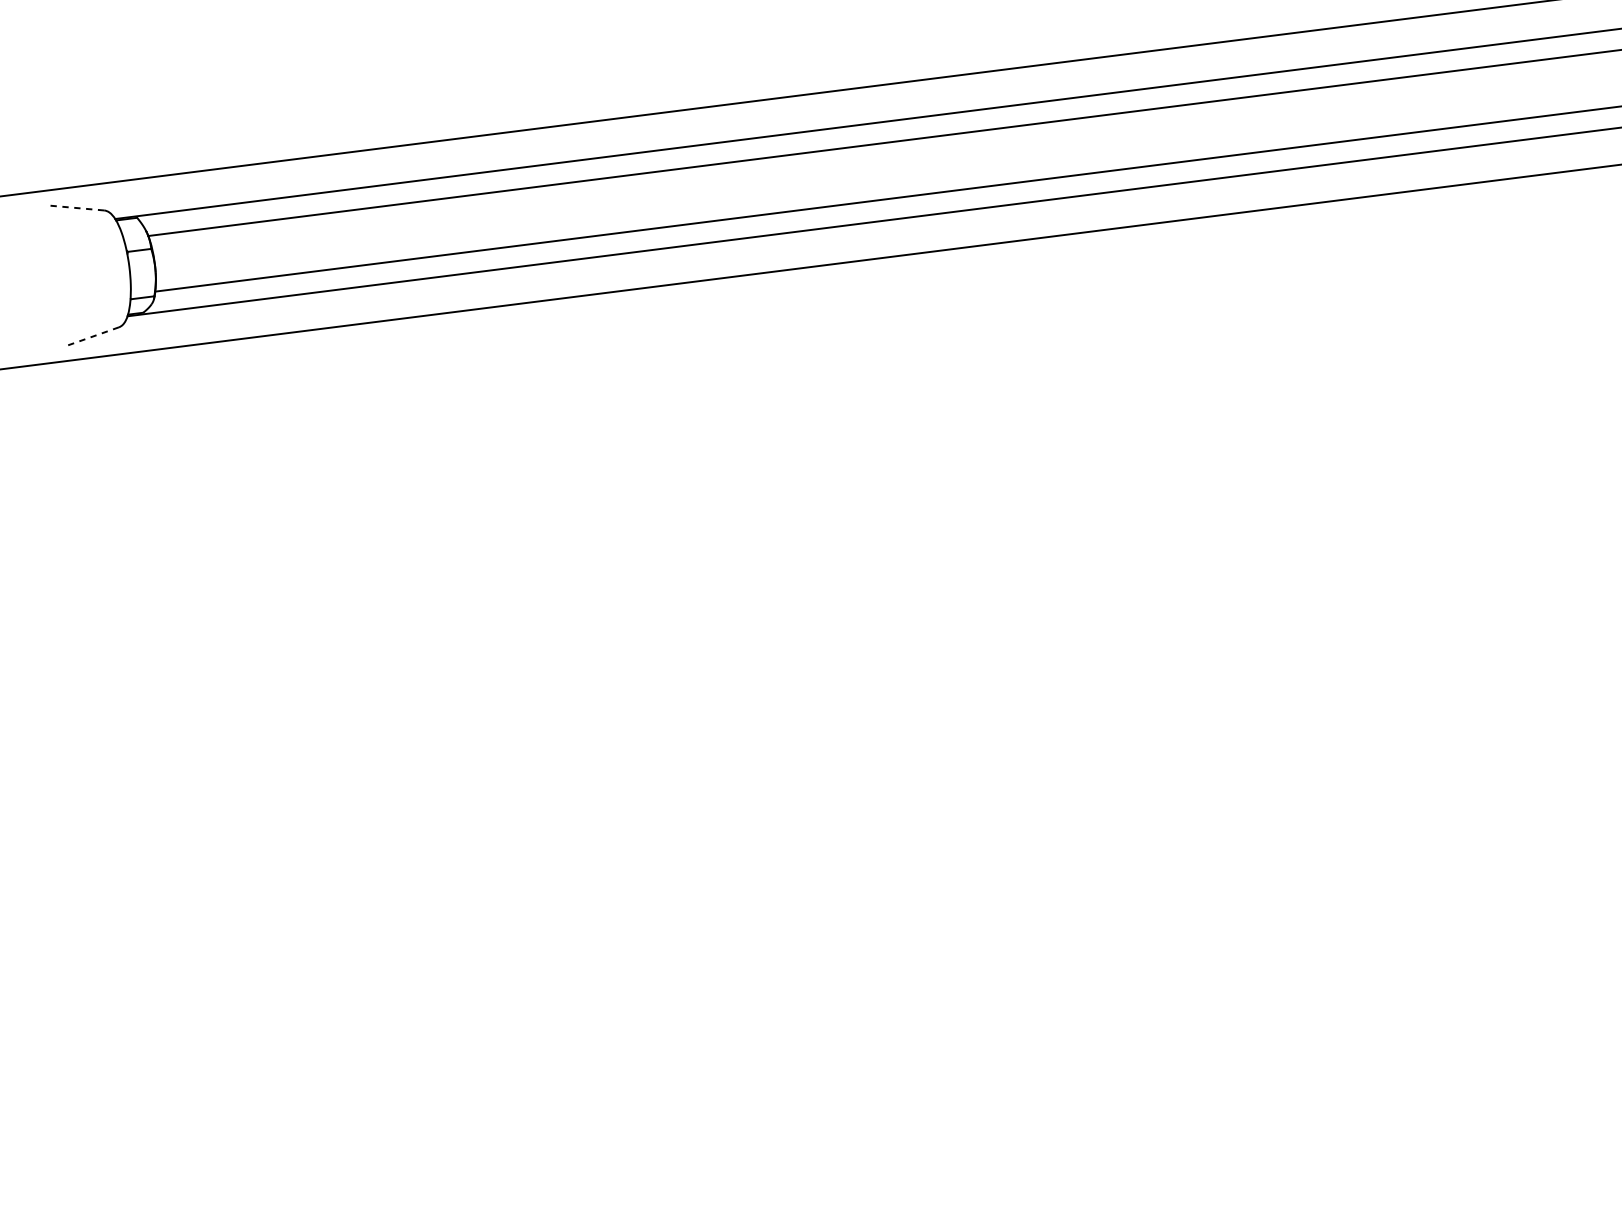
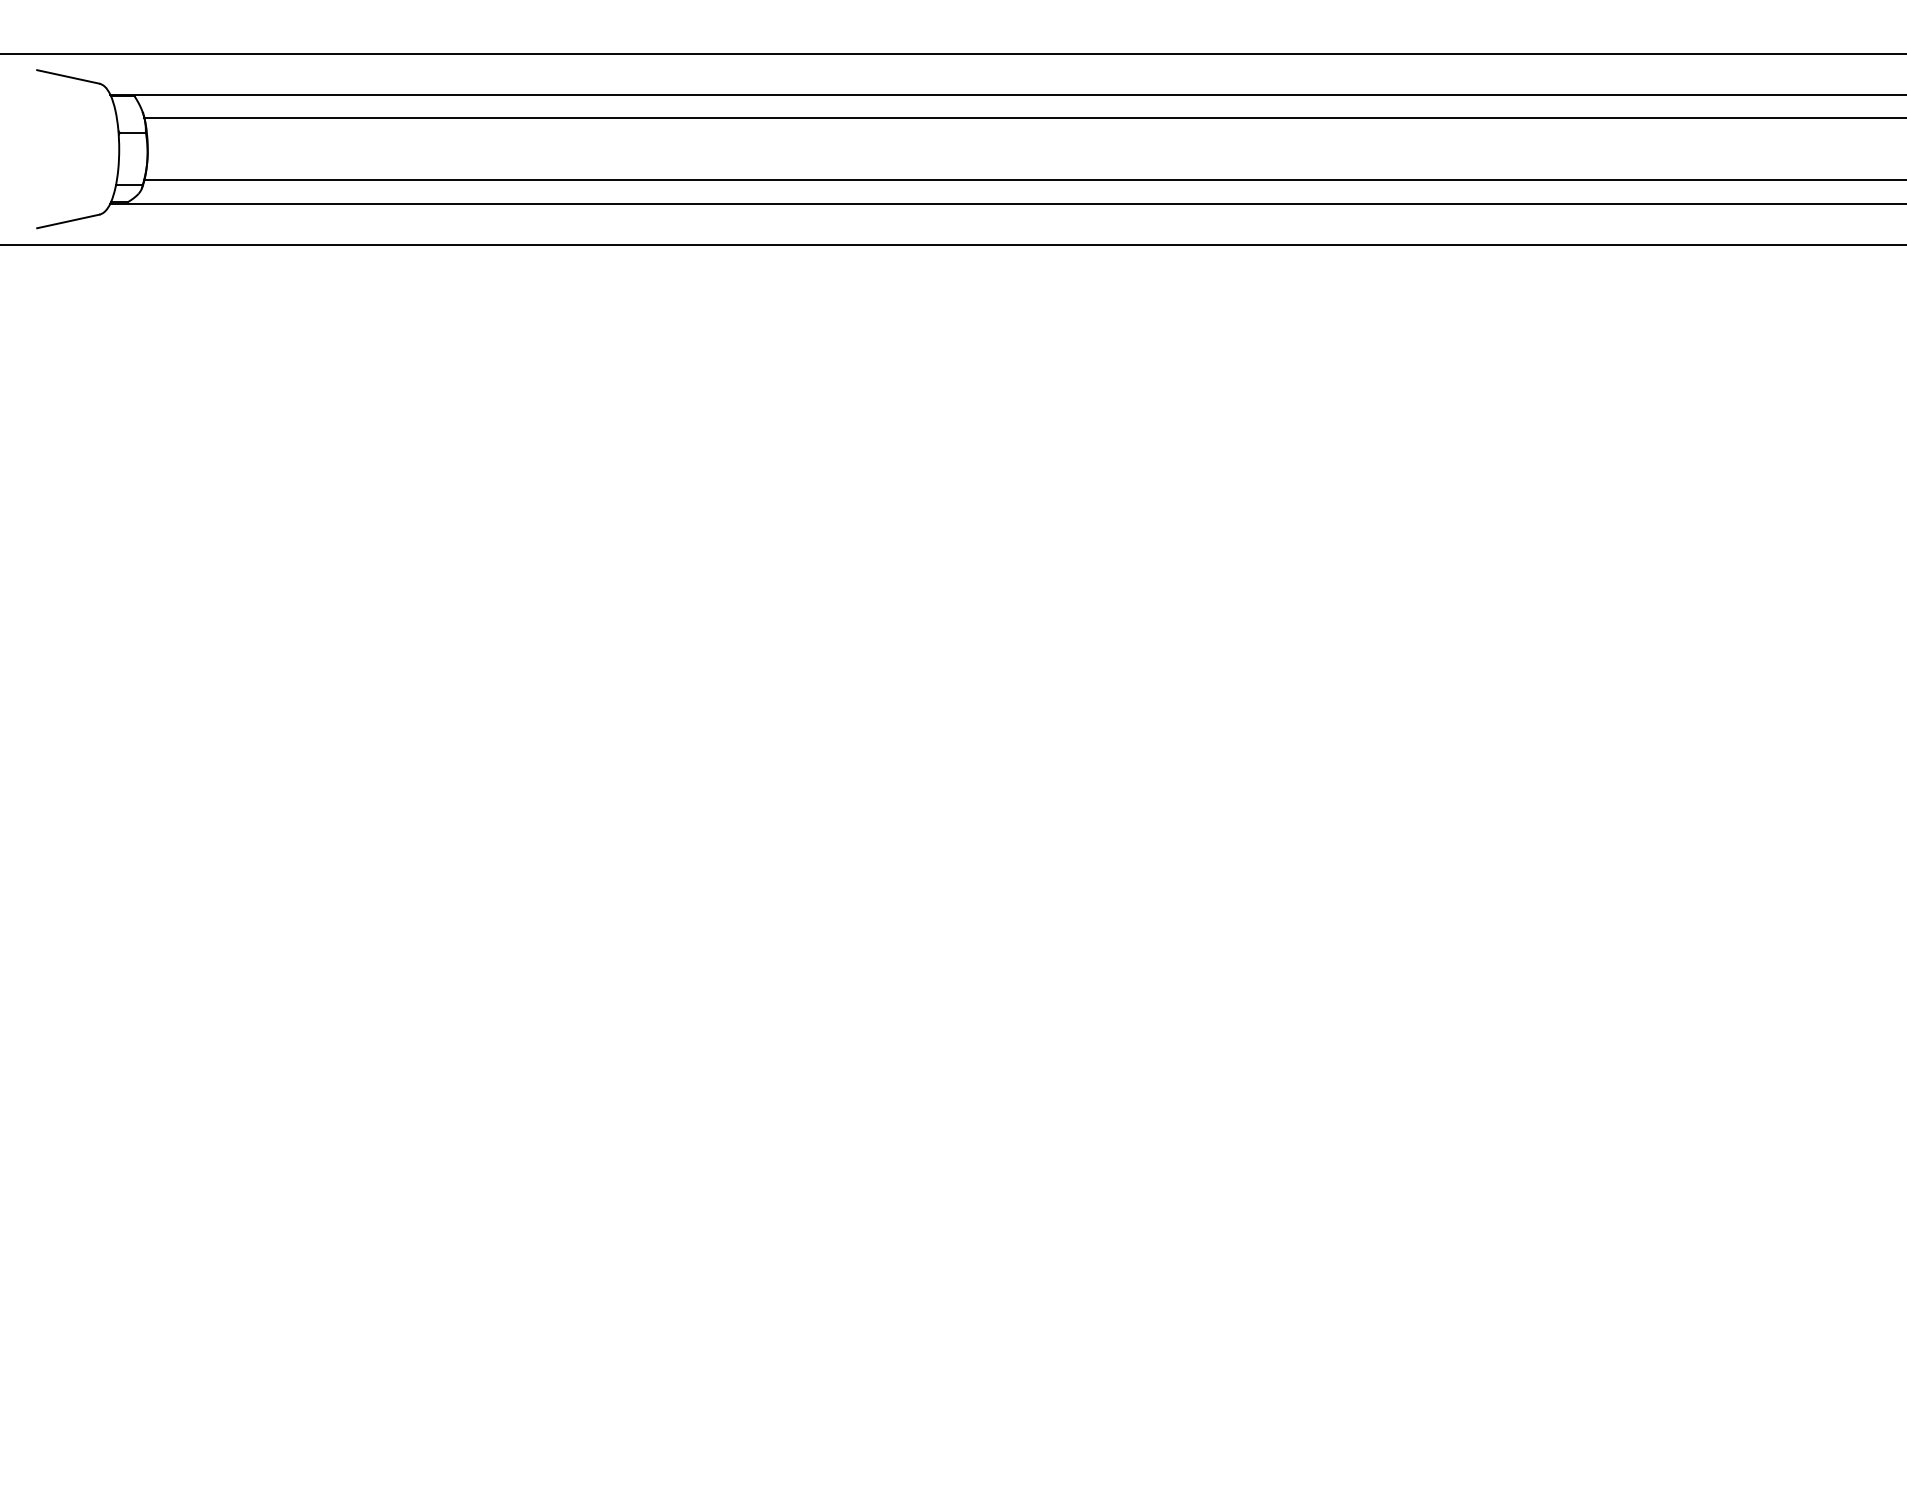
line: (75, 207) -> (68, 76), dashed -> solid
line: (92, 336) -> (68, 221), dashed -> solid

